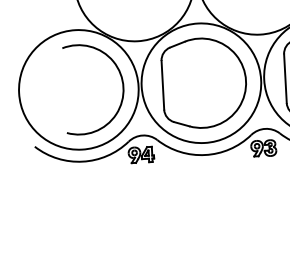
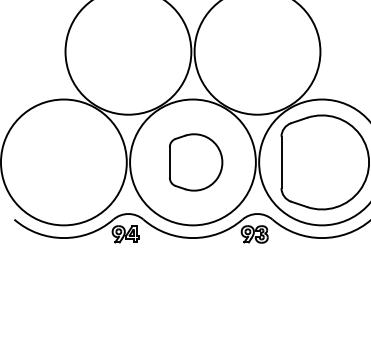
part: (203, 83) -> (195, 162), size x0.6
arc: (122, 87) -> (109, 162), removed

